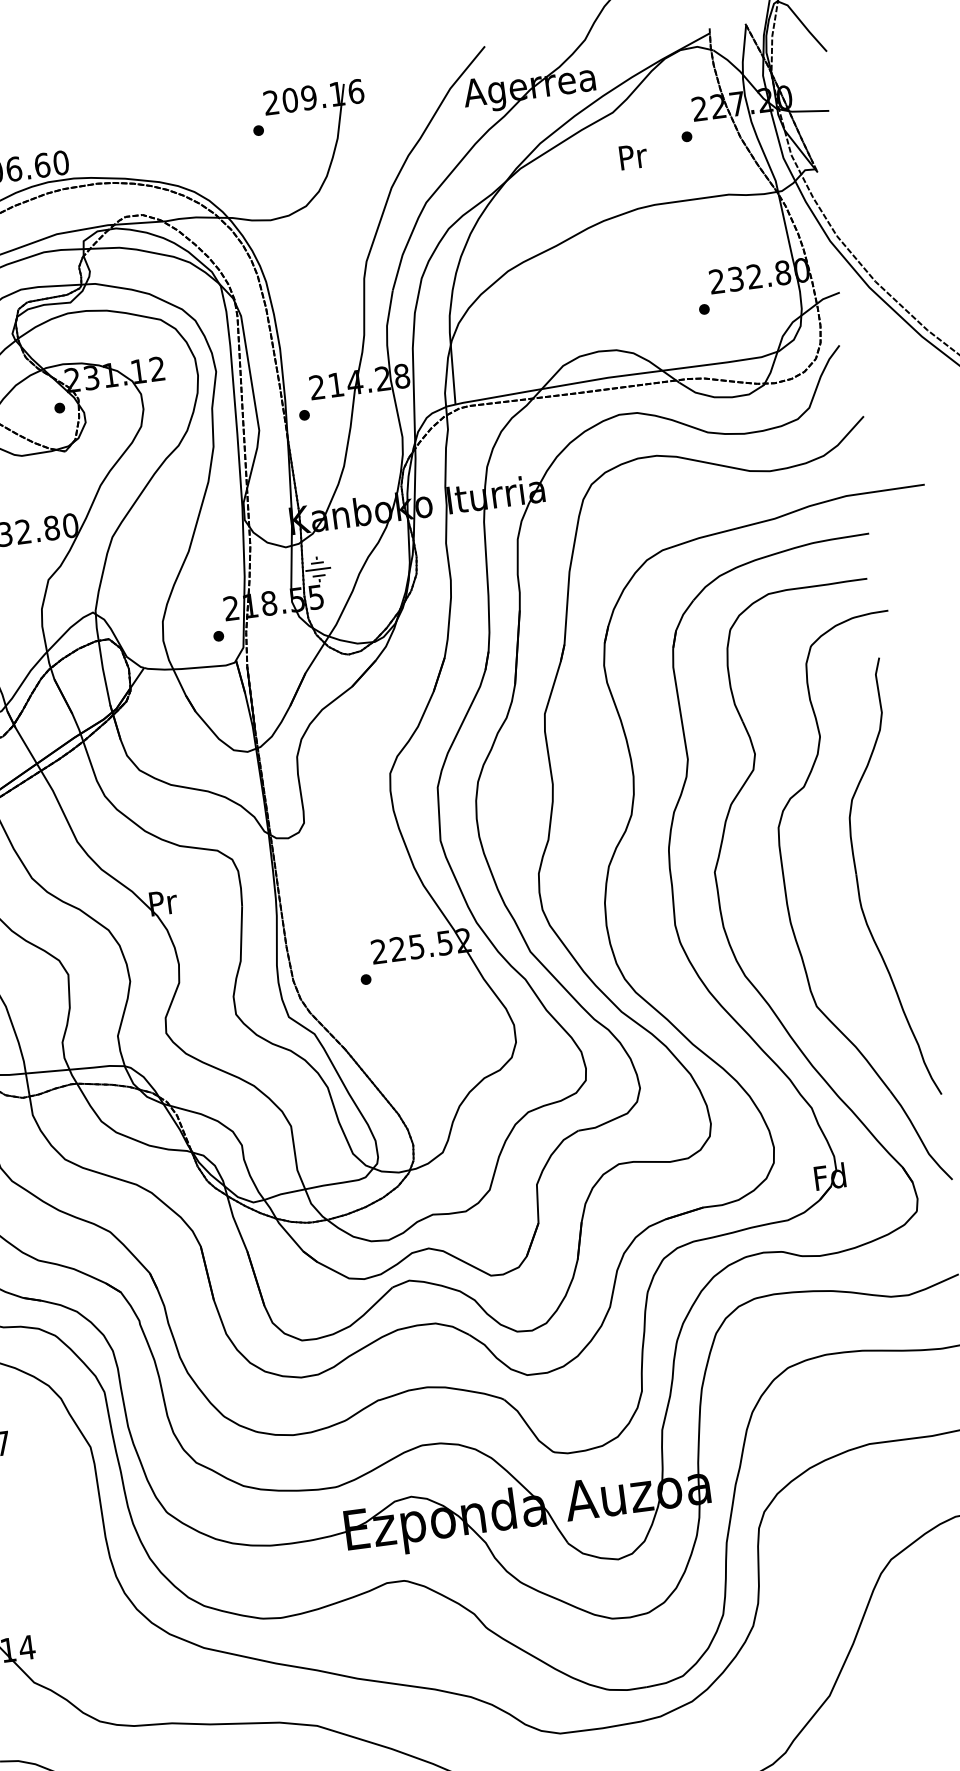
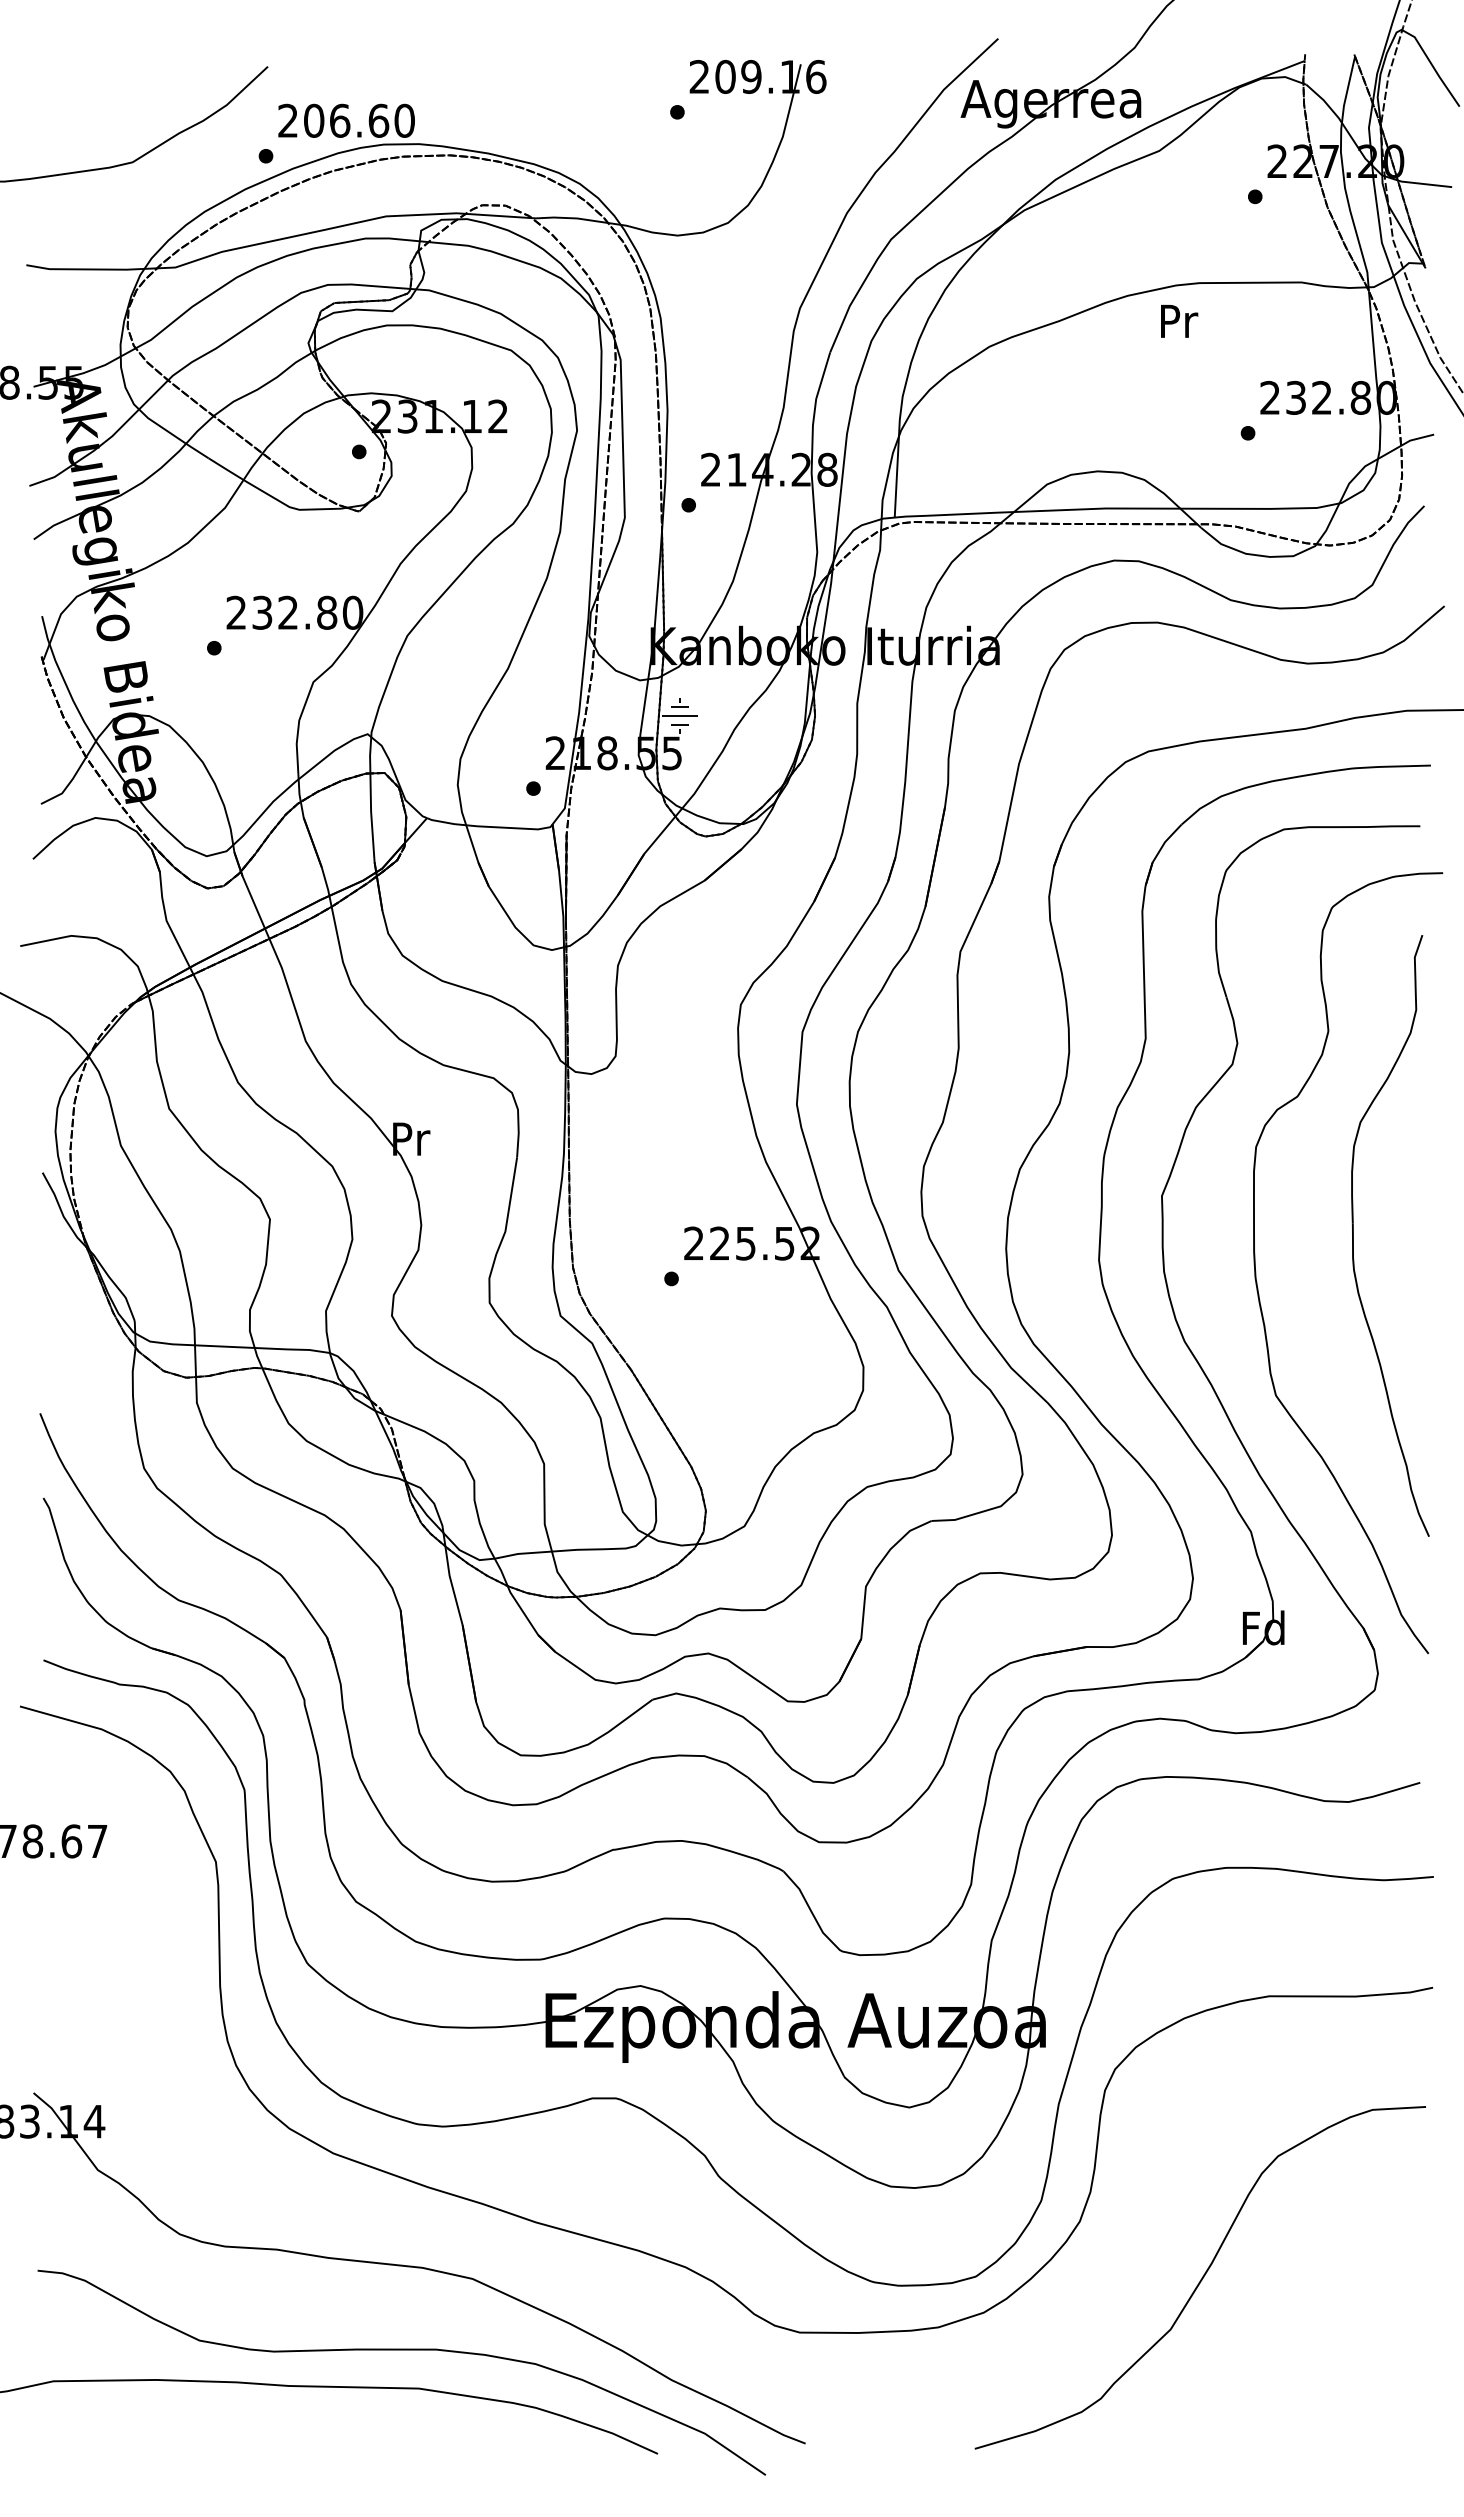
text: (633, 156) -> (1179, 321), moved

